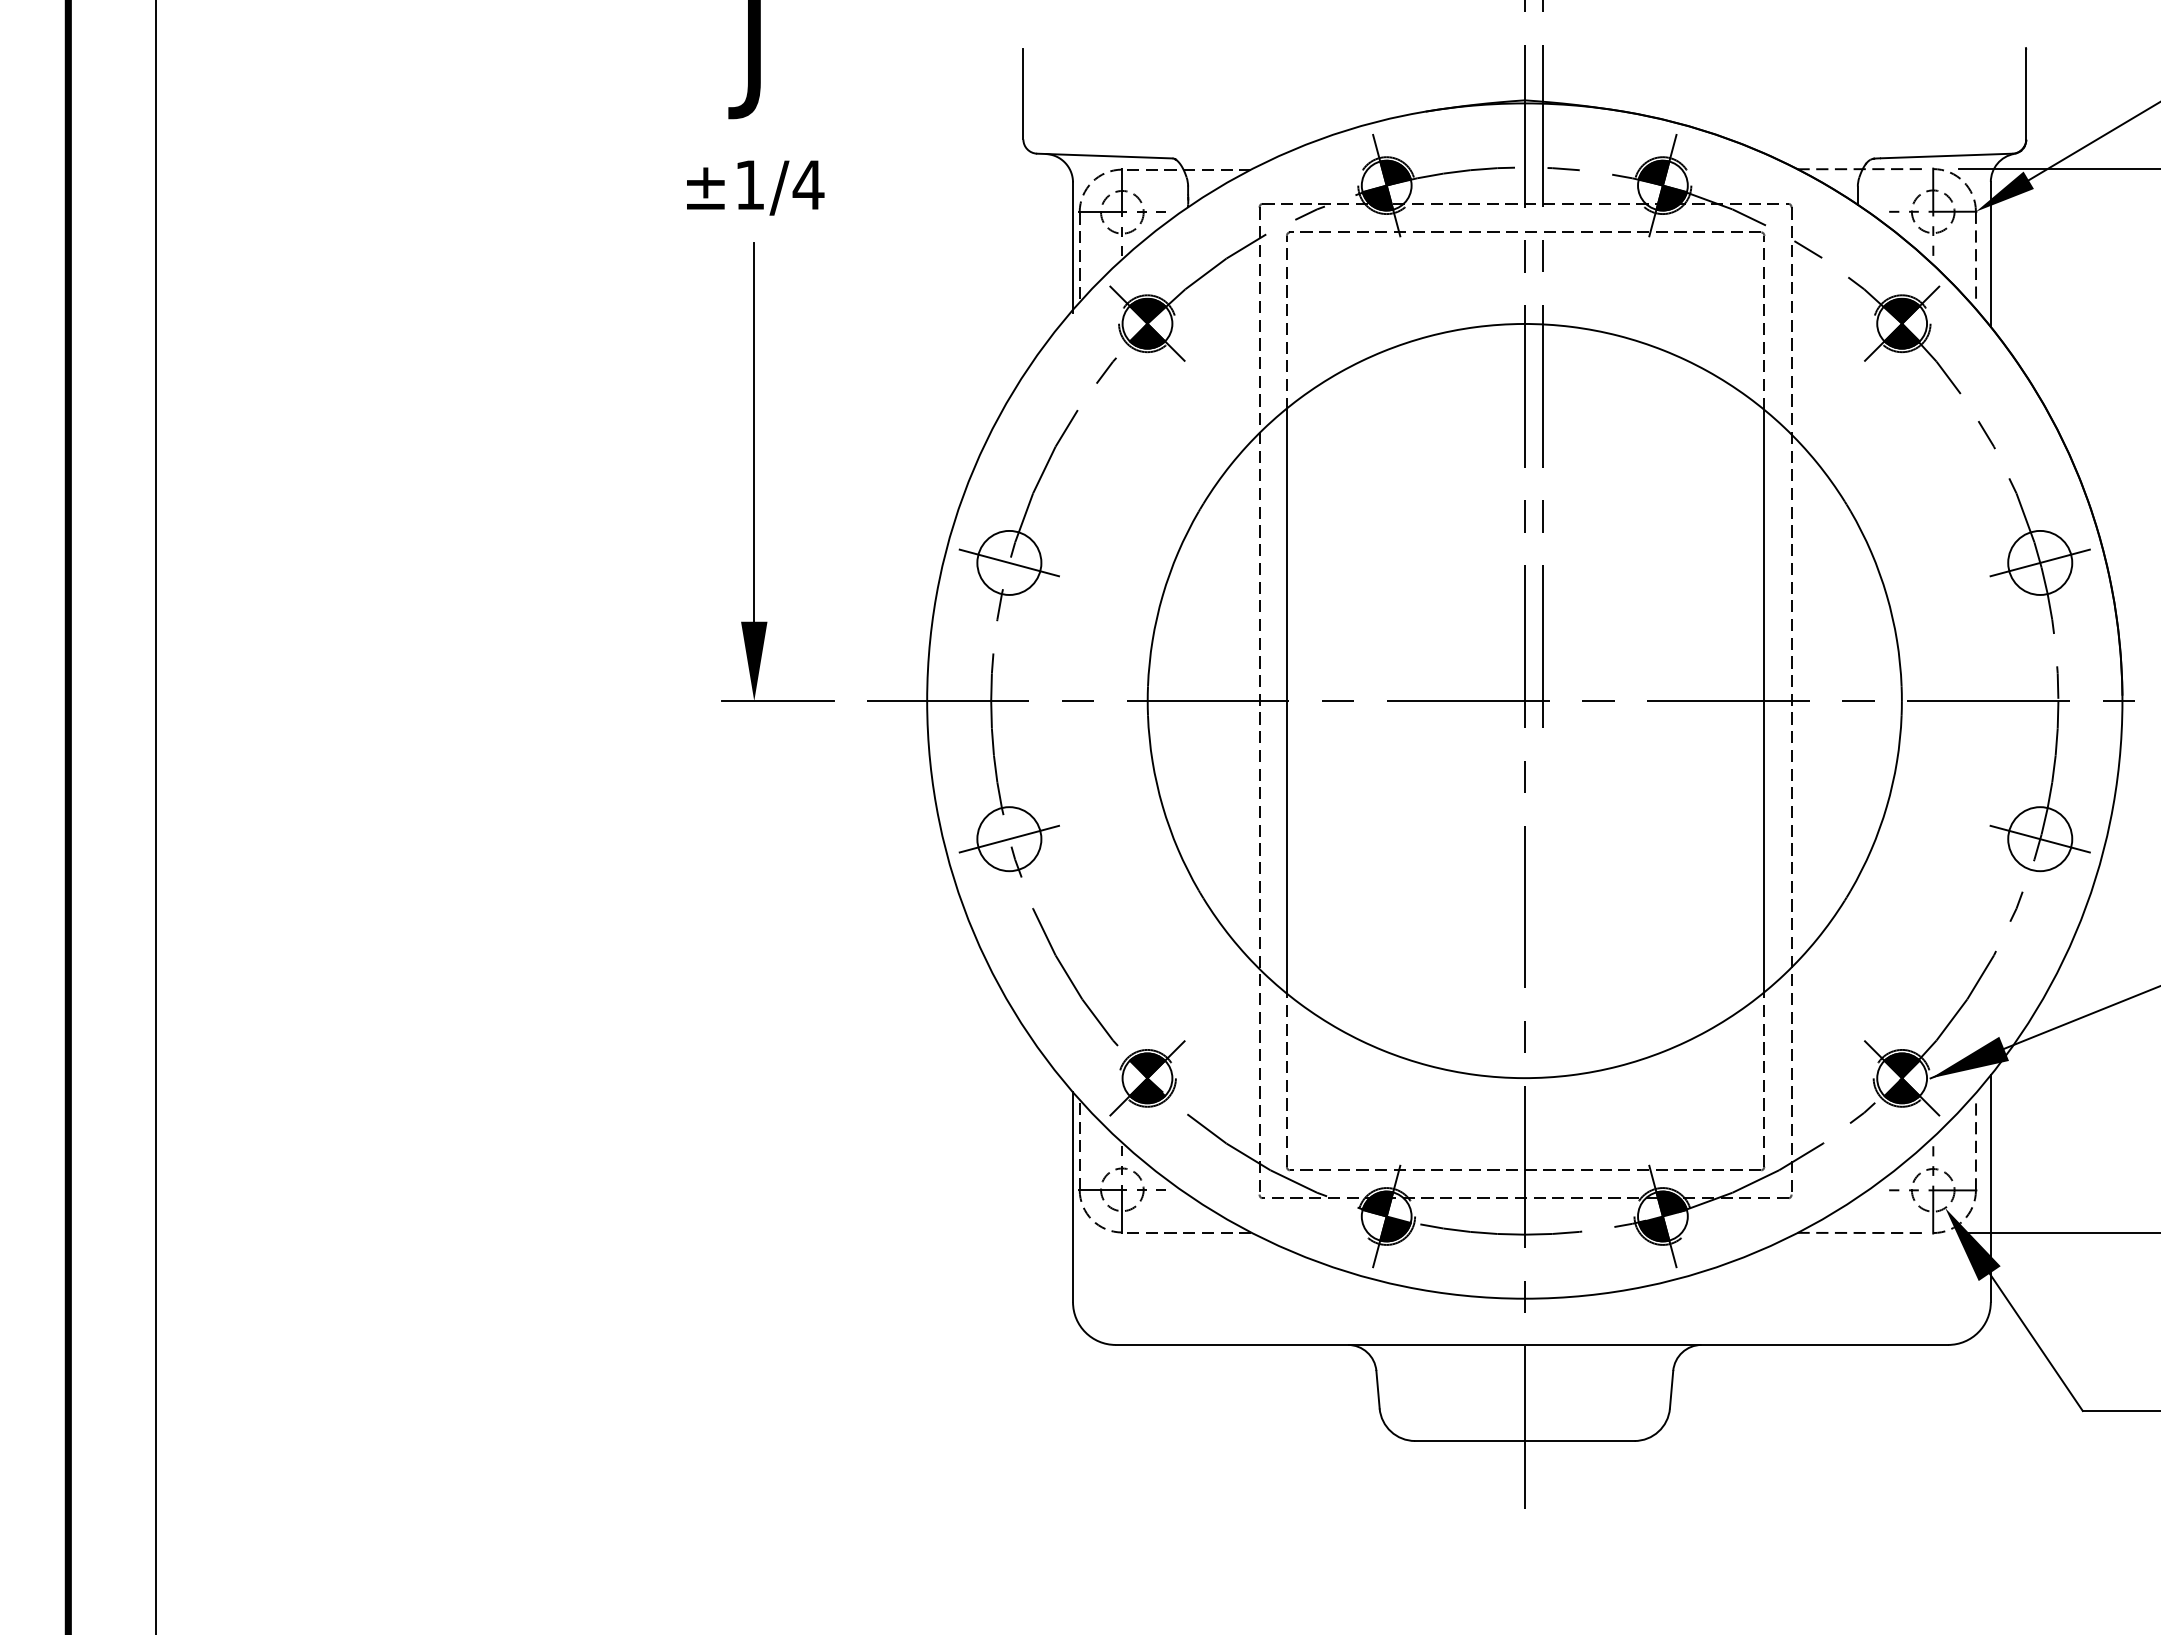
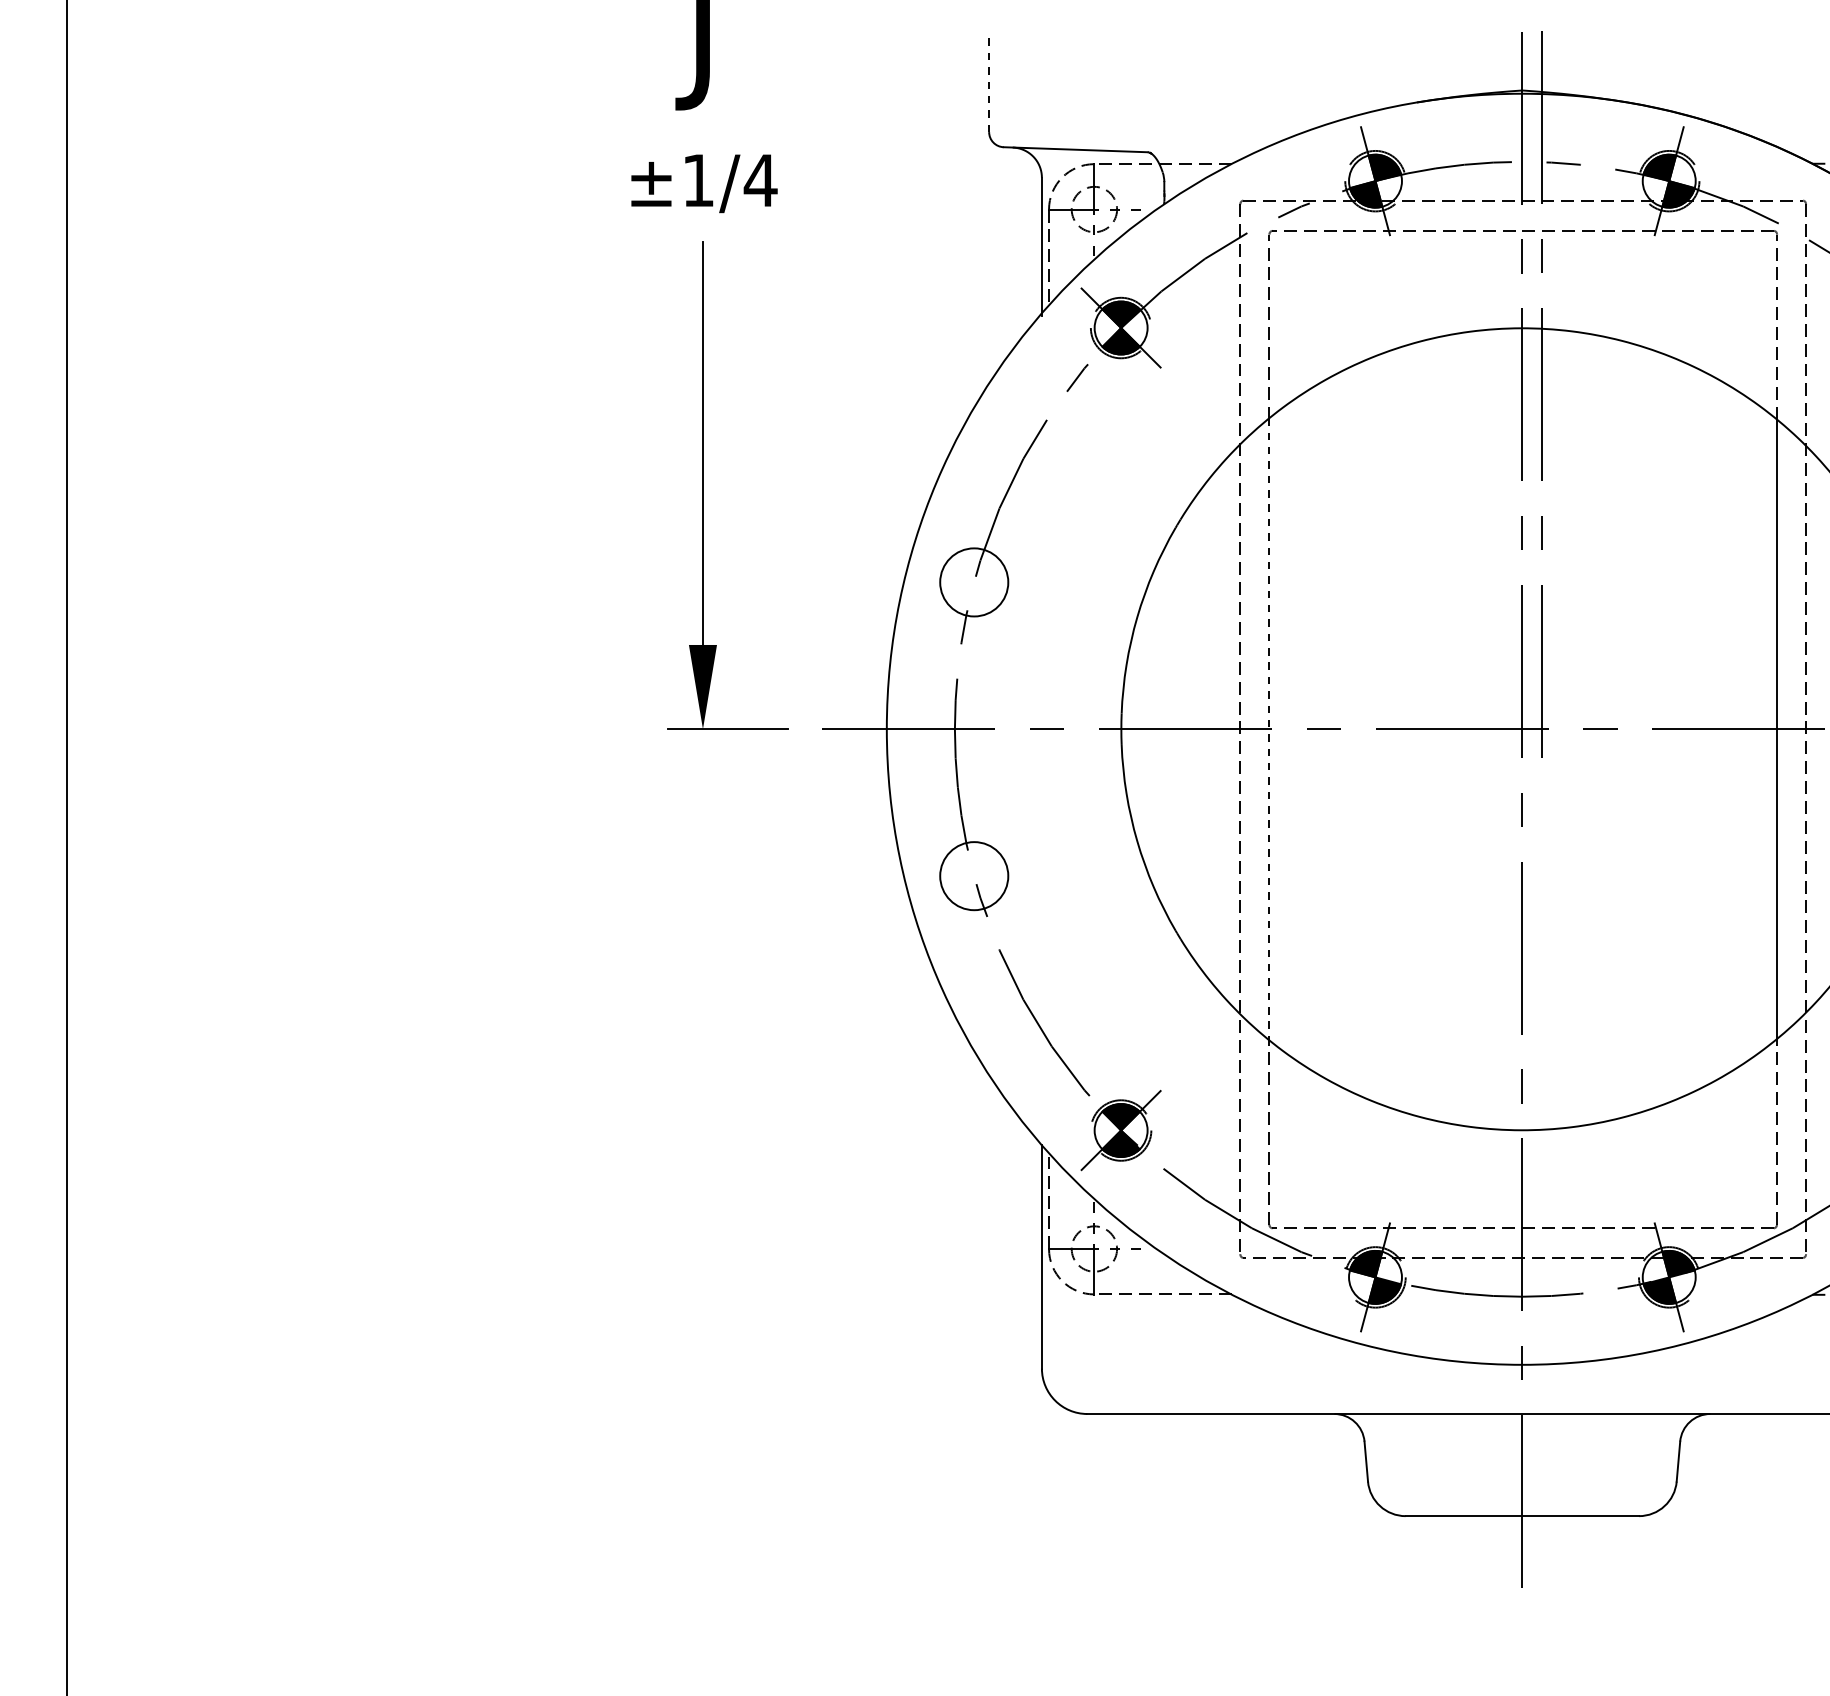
line: (1023, 93) -> (989, 83), solid -> dashed
line: (1008, 562) -> (973, 581), removed
line: (1286, 701) -> (1268, 729), solid -> dashed
line: (1008, 838) -> (973, 875), removed

